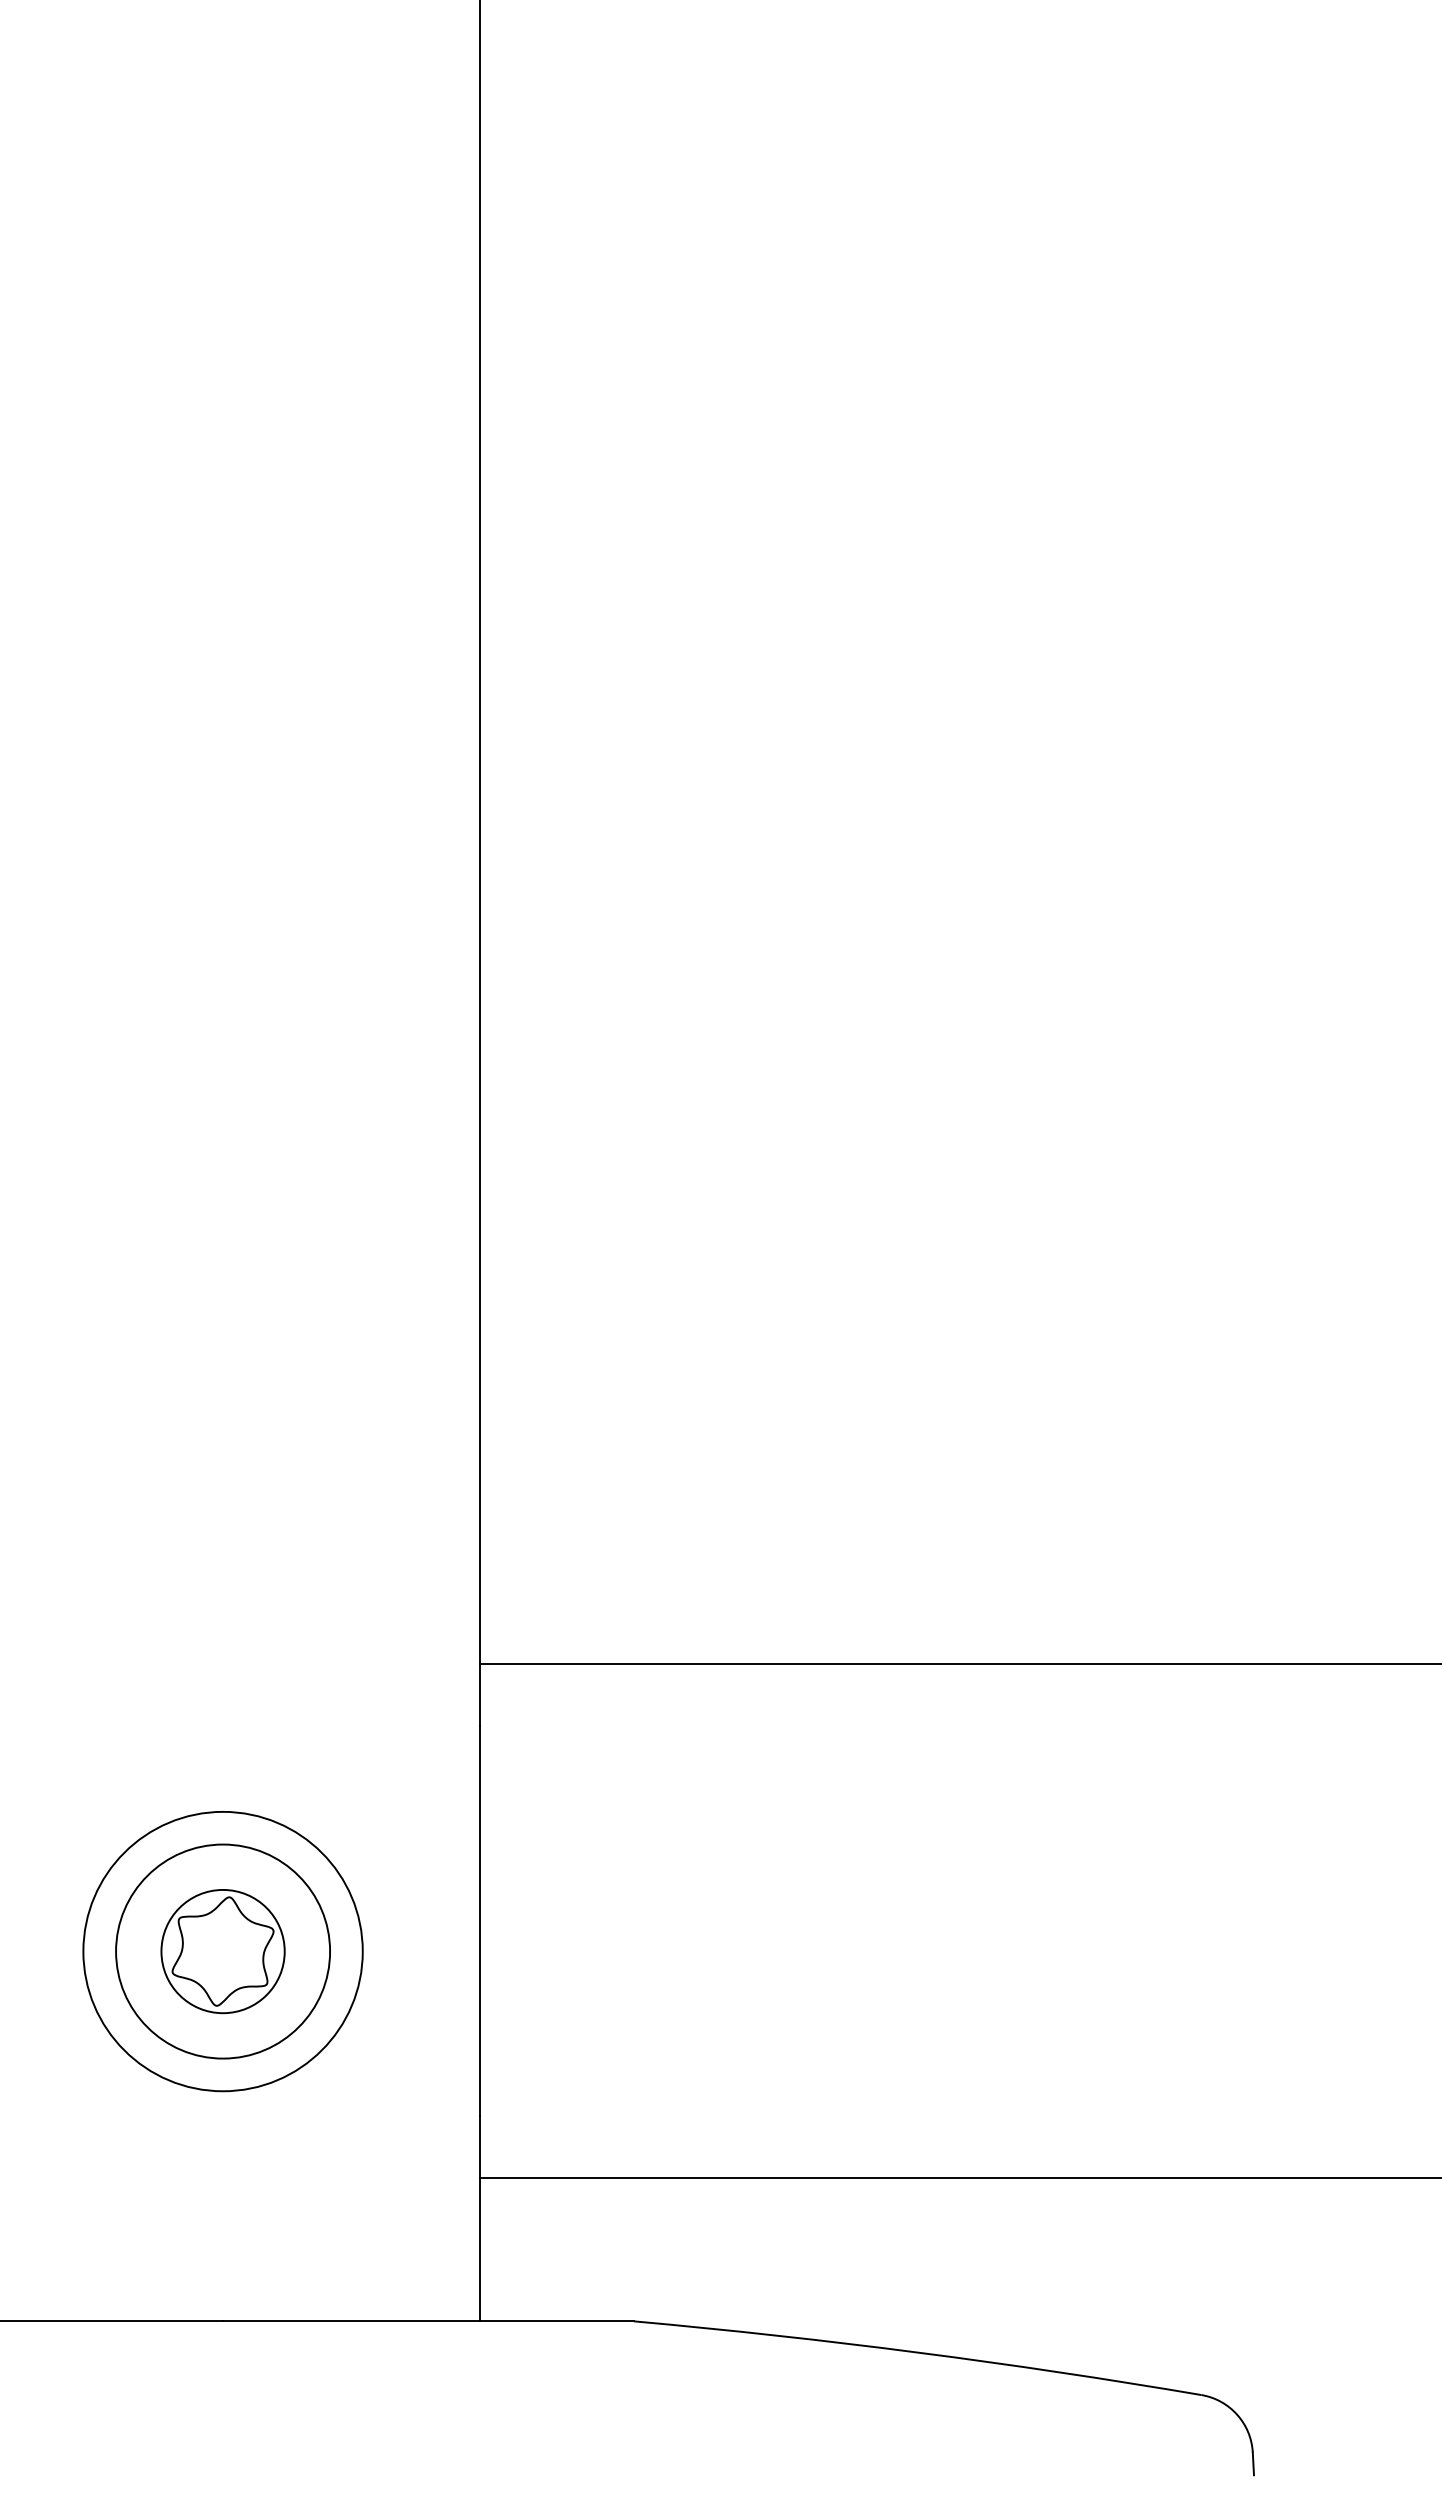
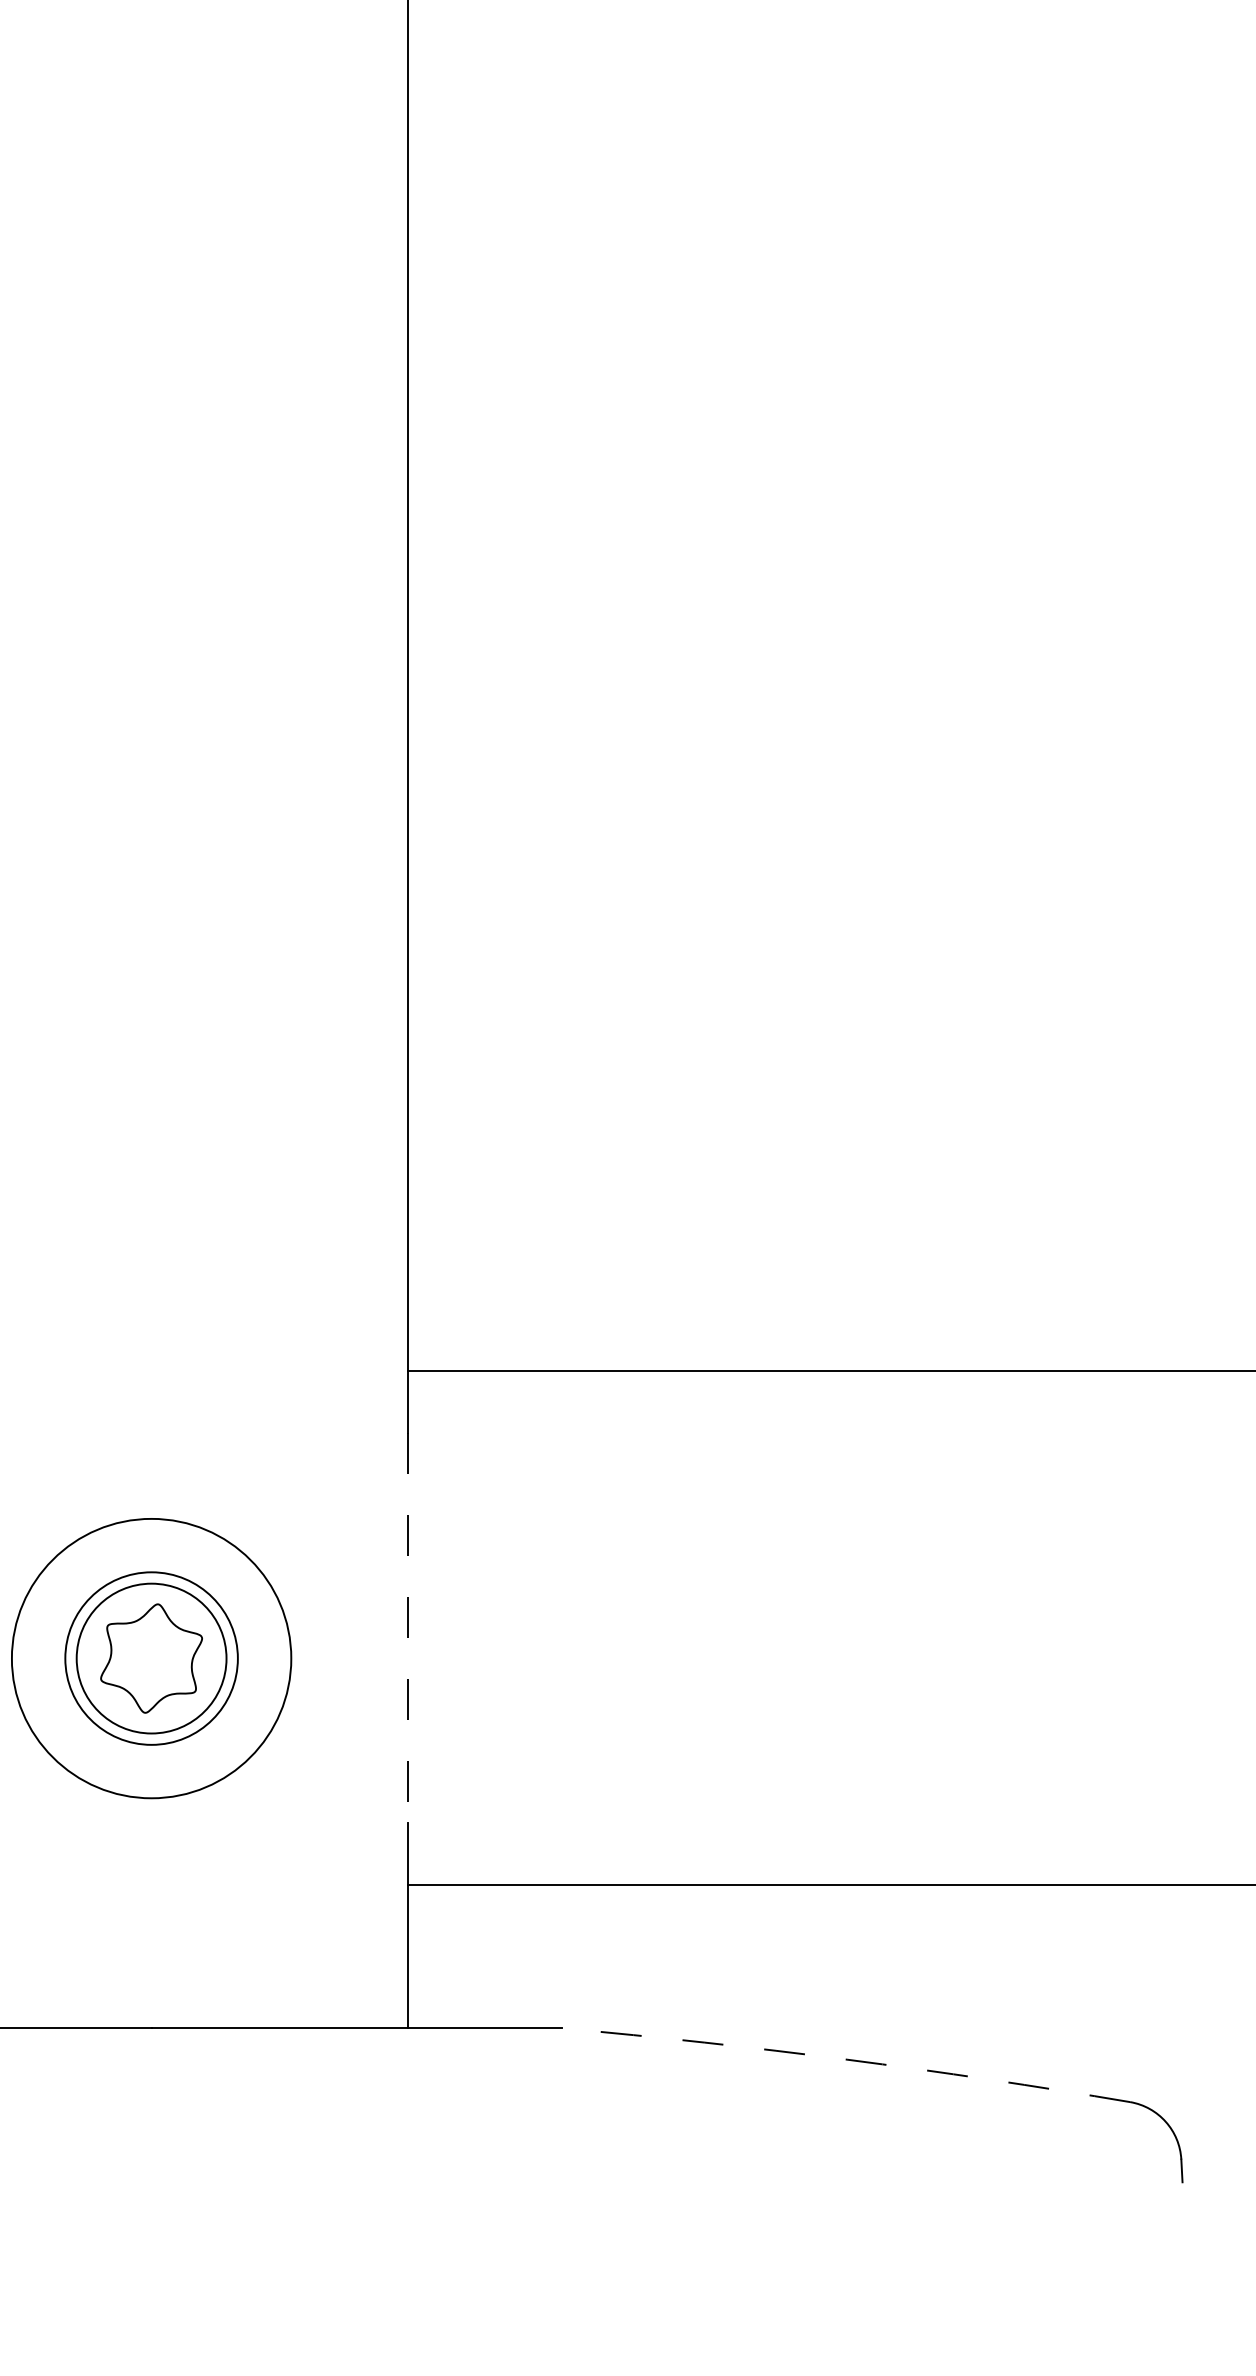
line: (479, 1921) -> (408, 1628), solid -> dashed
circle: (222, 1951) -> (151, 1658), size x1.4
circle: (223, 1951) -> (152, 1658), size x0.7
arc: (918, 2352) -> (847, 2059), solid -> dashed

